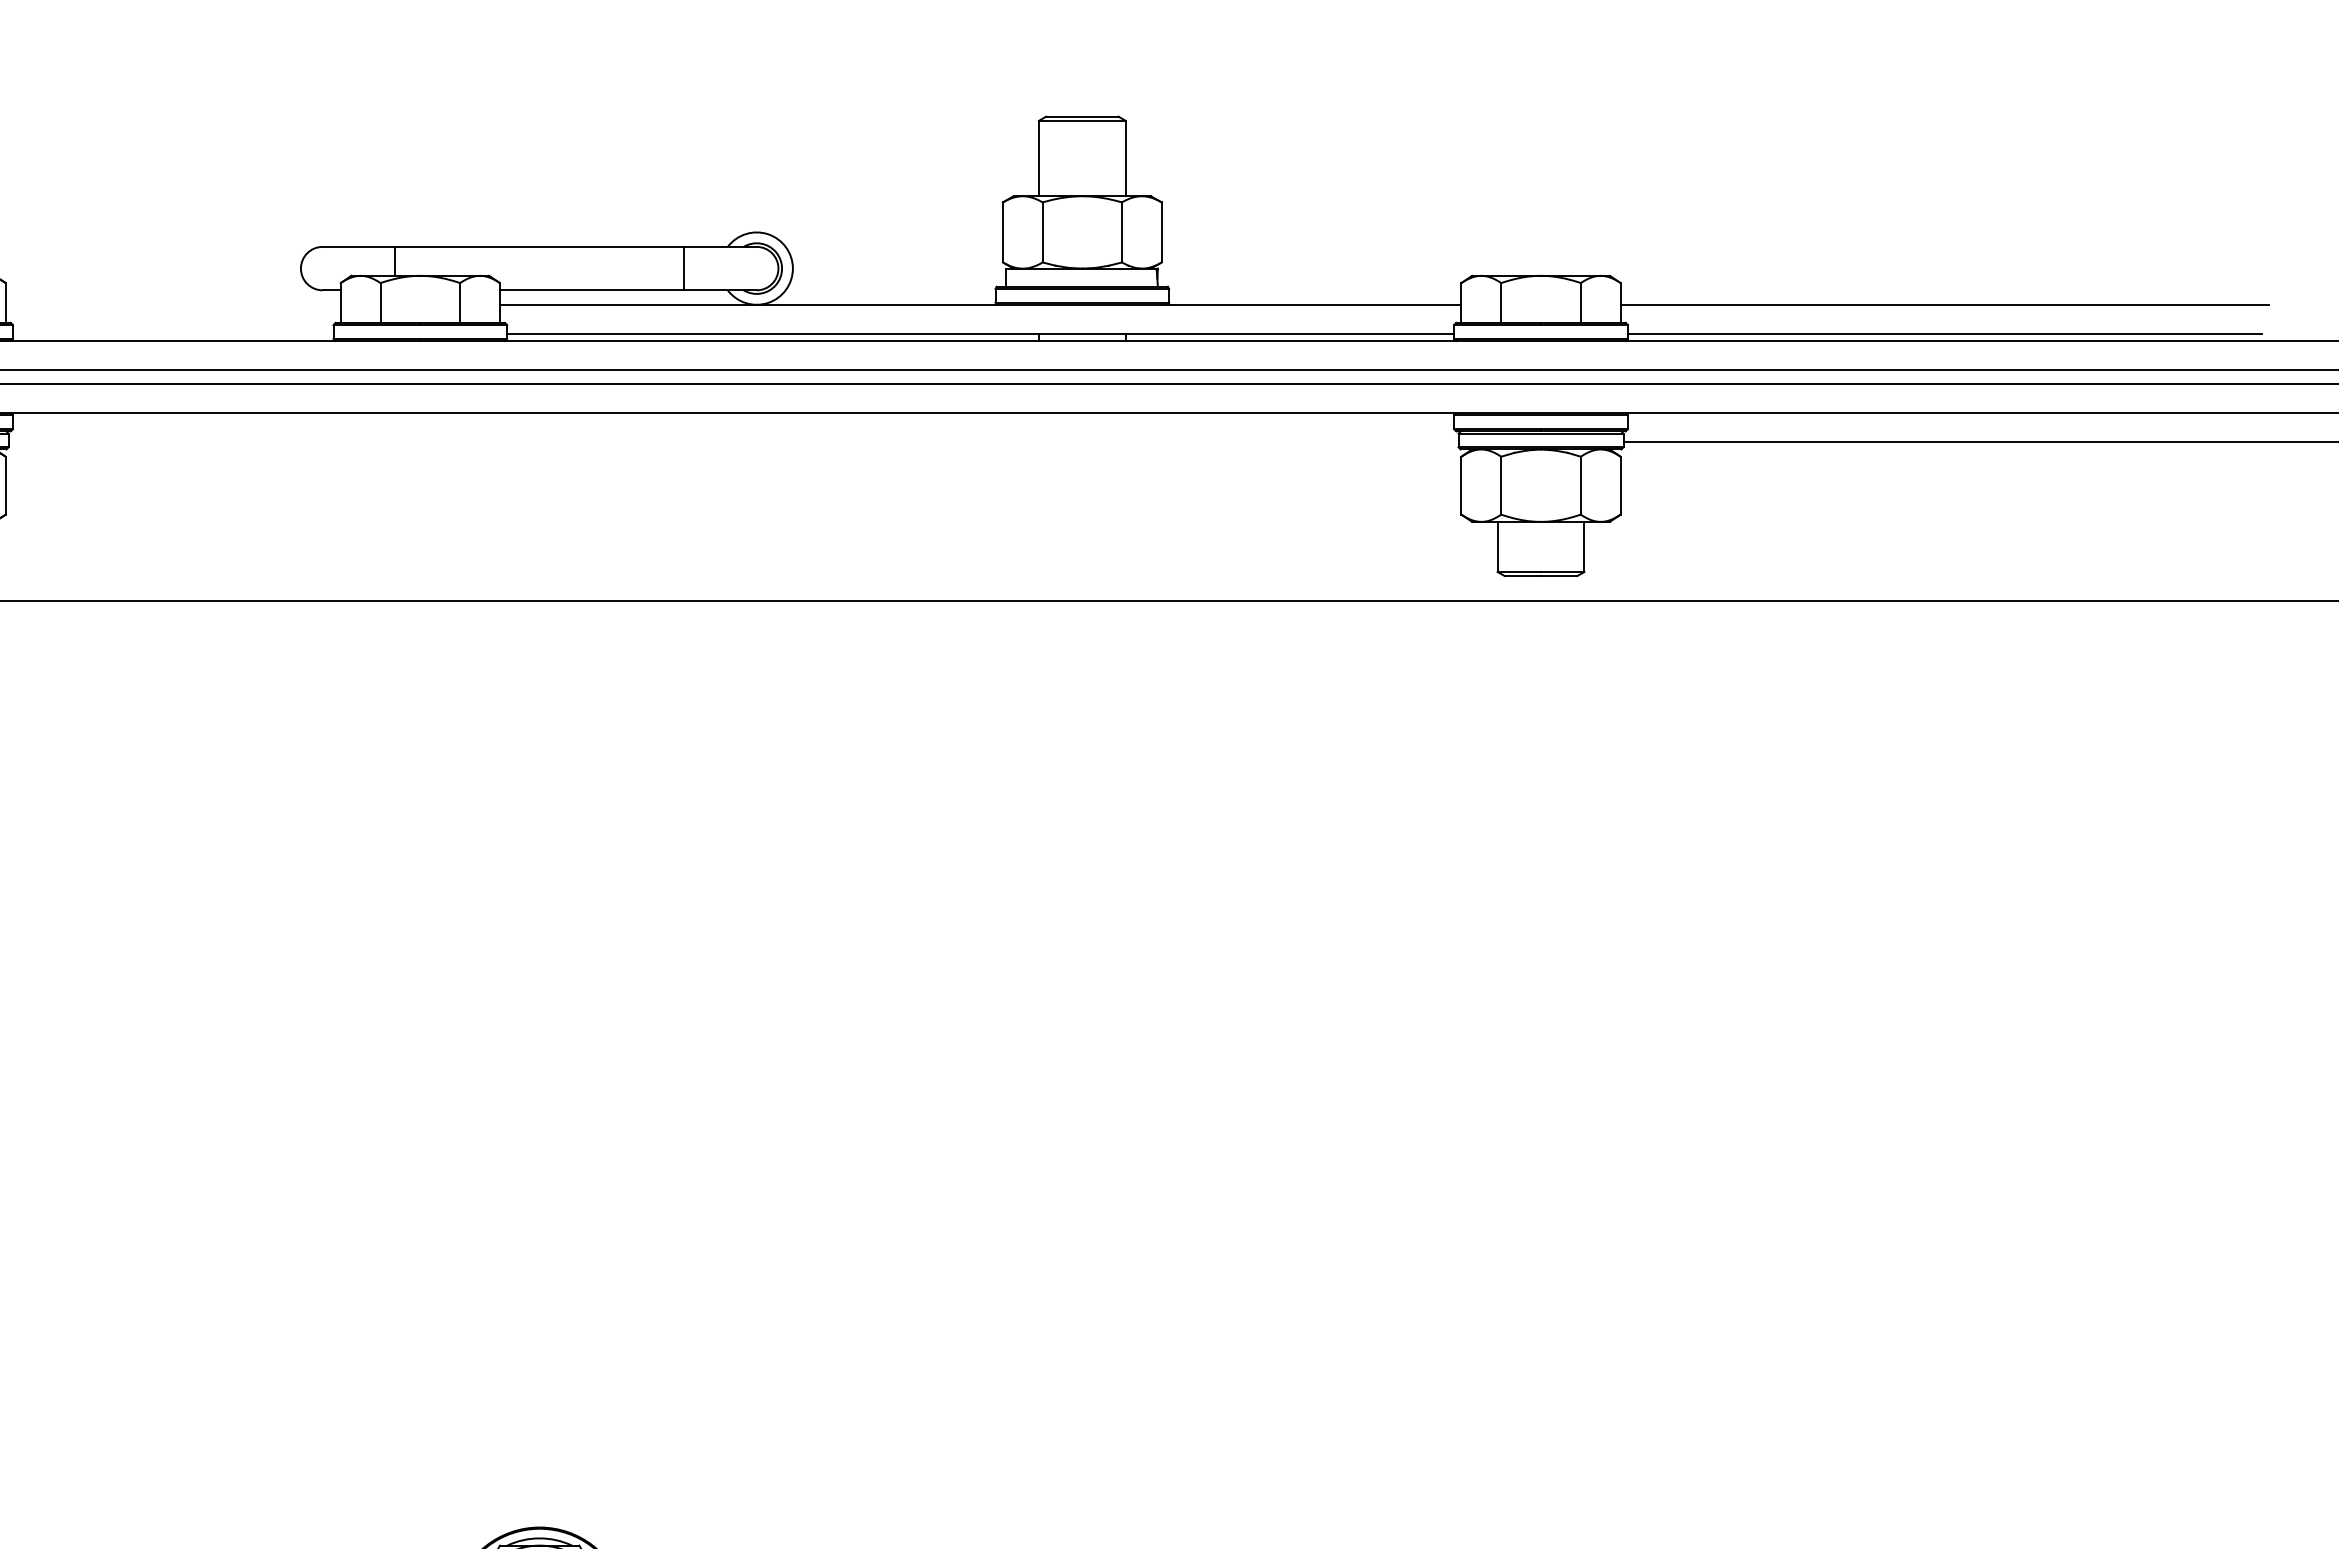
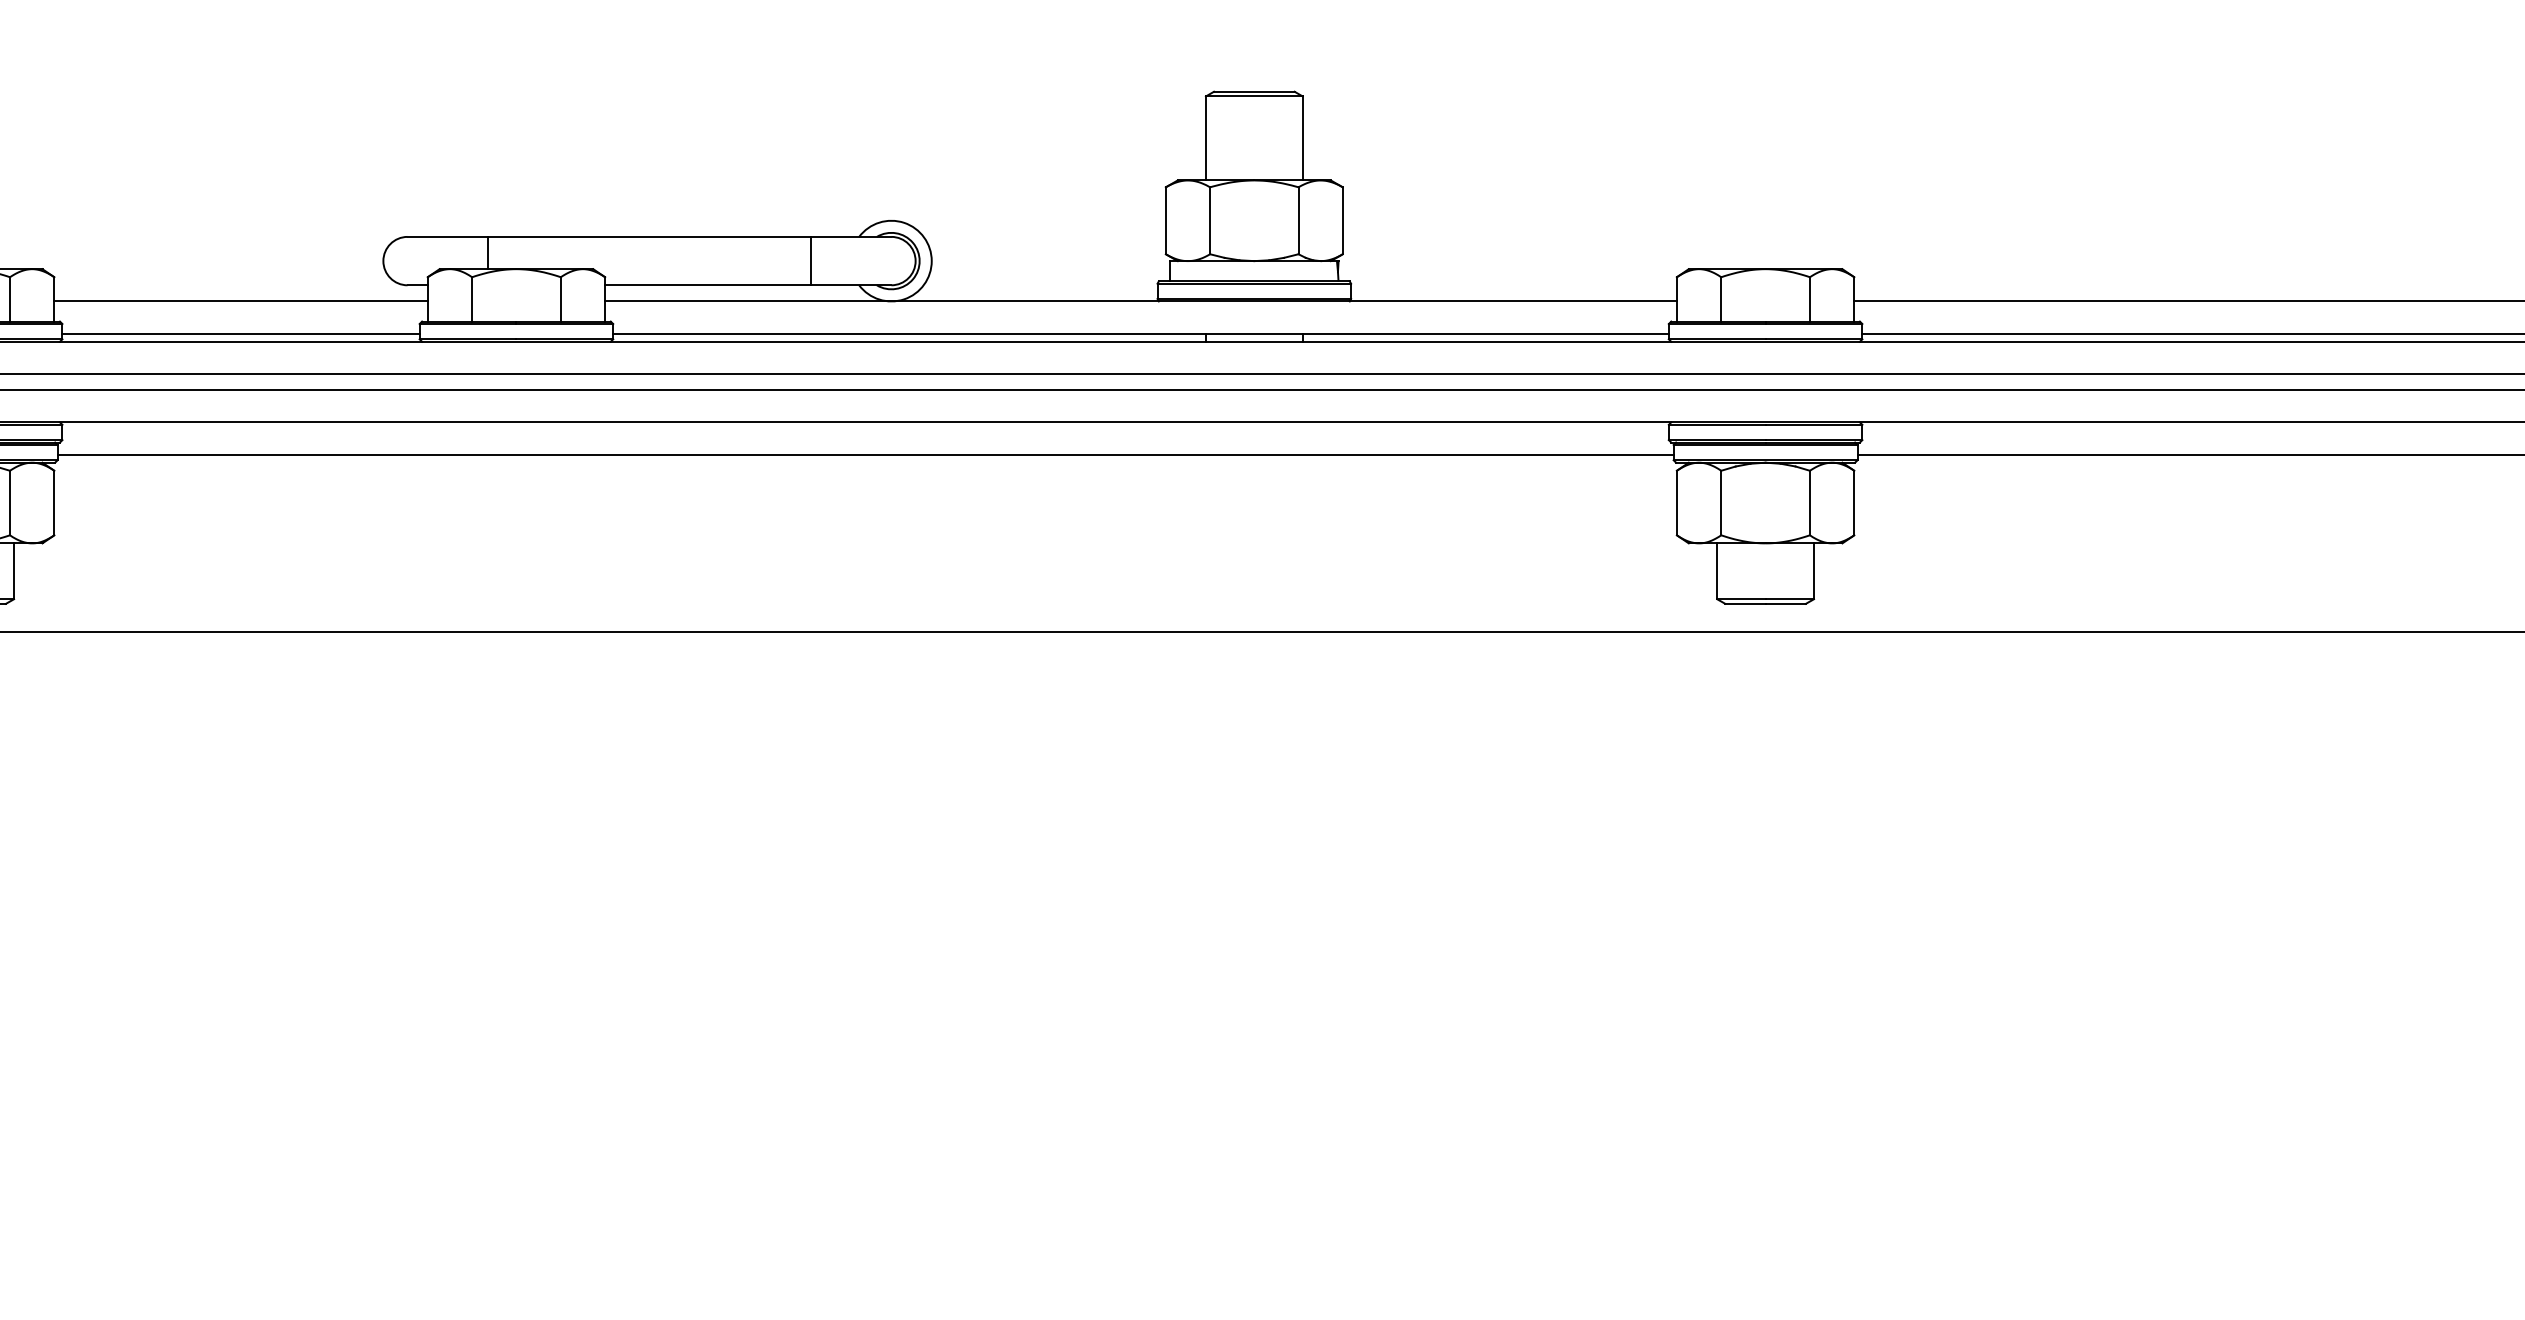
line: (172, 304) -> (240, 301), added
line: (172, 333) -> (240, 333), added
line: (733, 442) -> (865, 454), added

